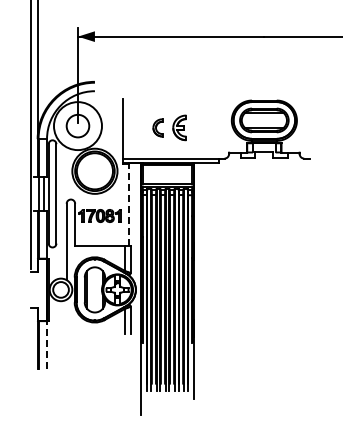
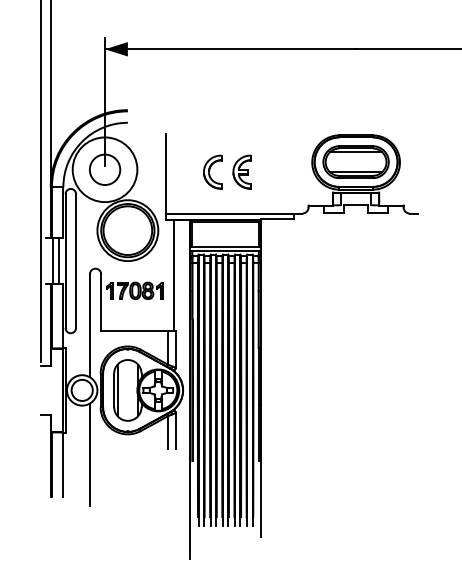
part: (157, 127) -> (212, 171), size x1.43
line: (128, 204) -> (173, 275), dashed -> solid
line: (66, 337) -> (89, 454), added
line: (47, 345) -> (63, 465), dashed -> solid

